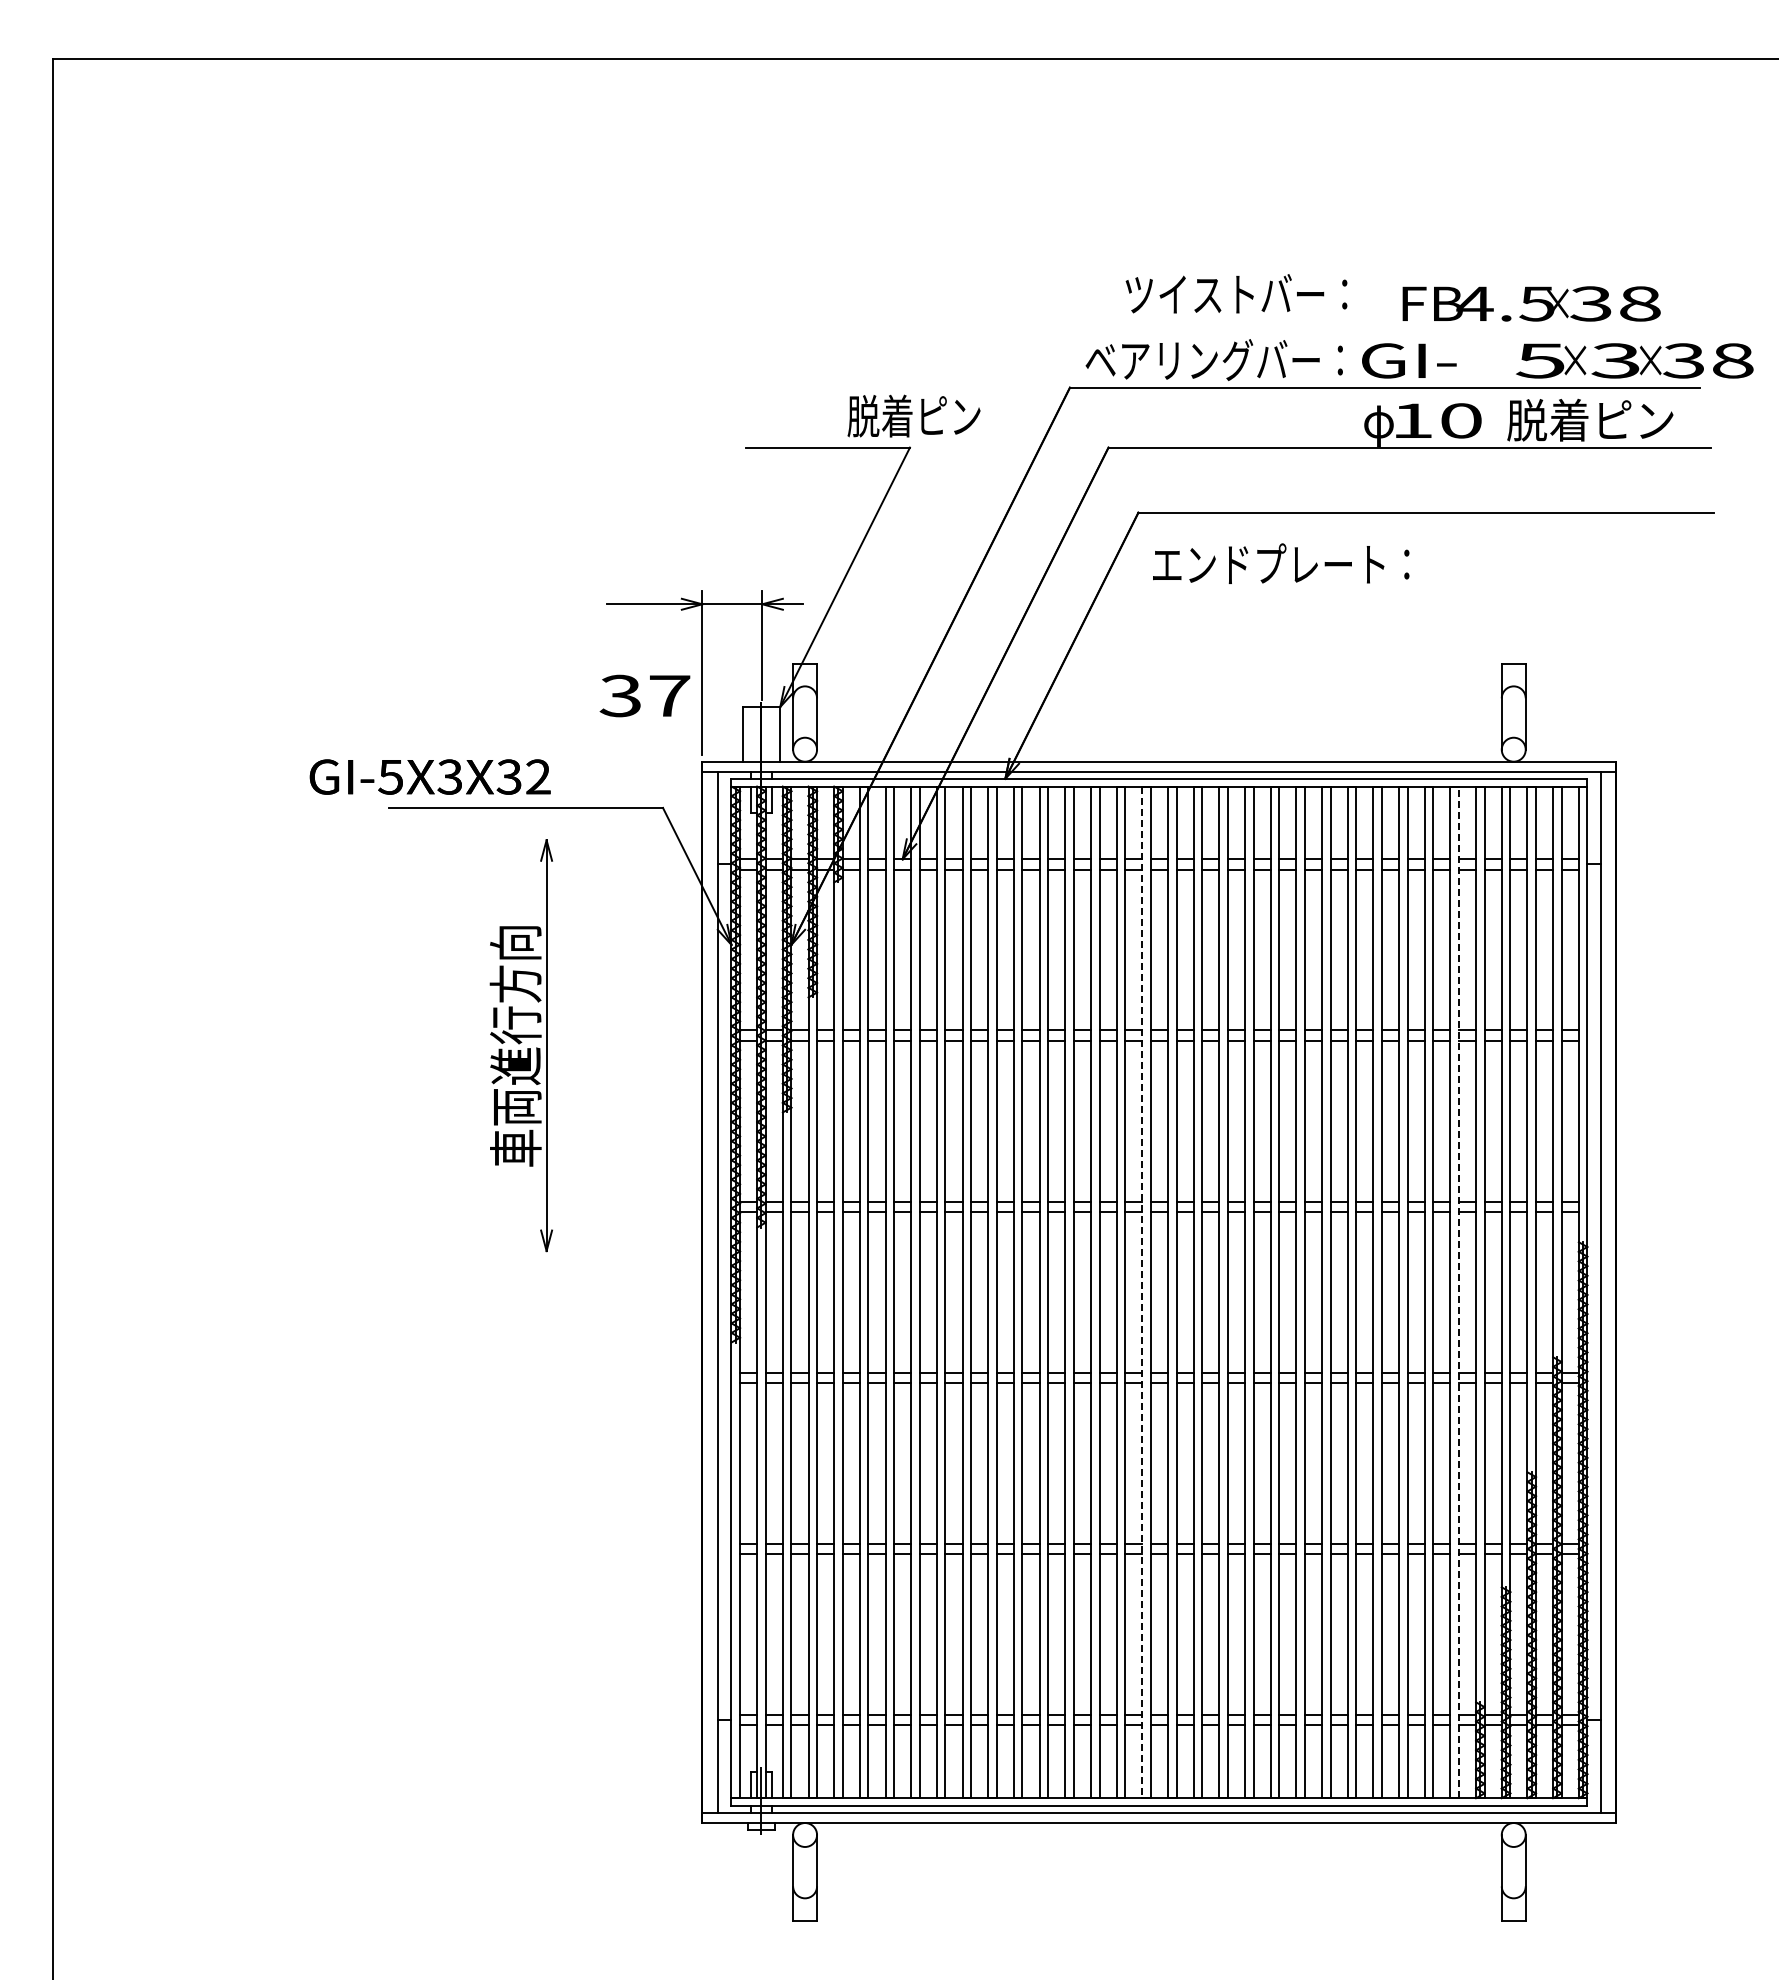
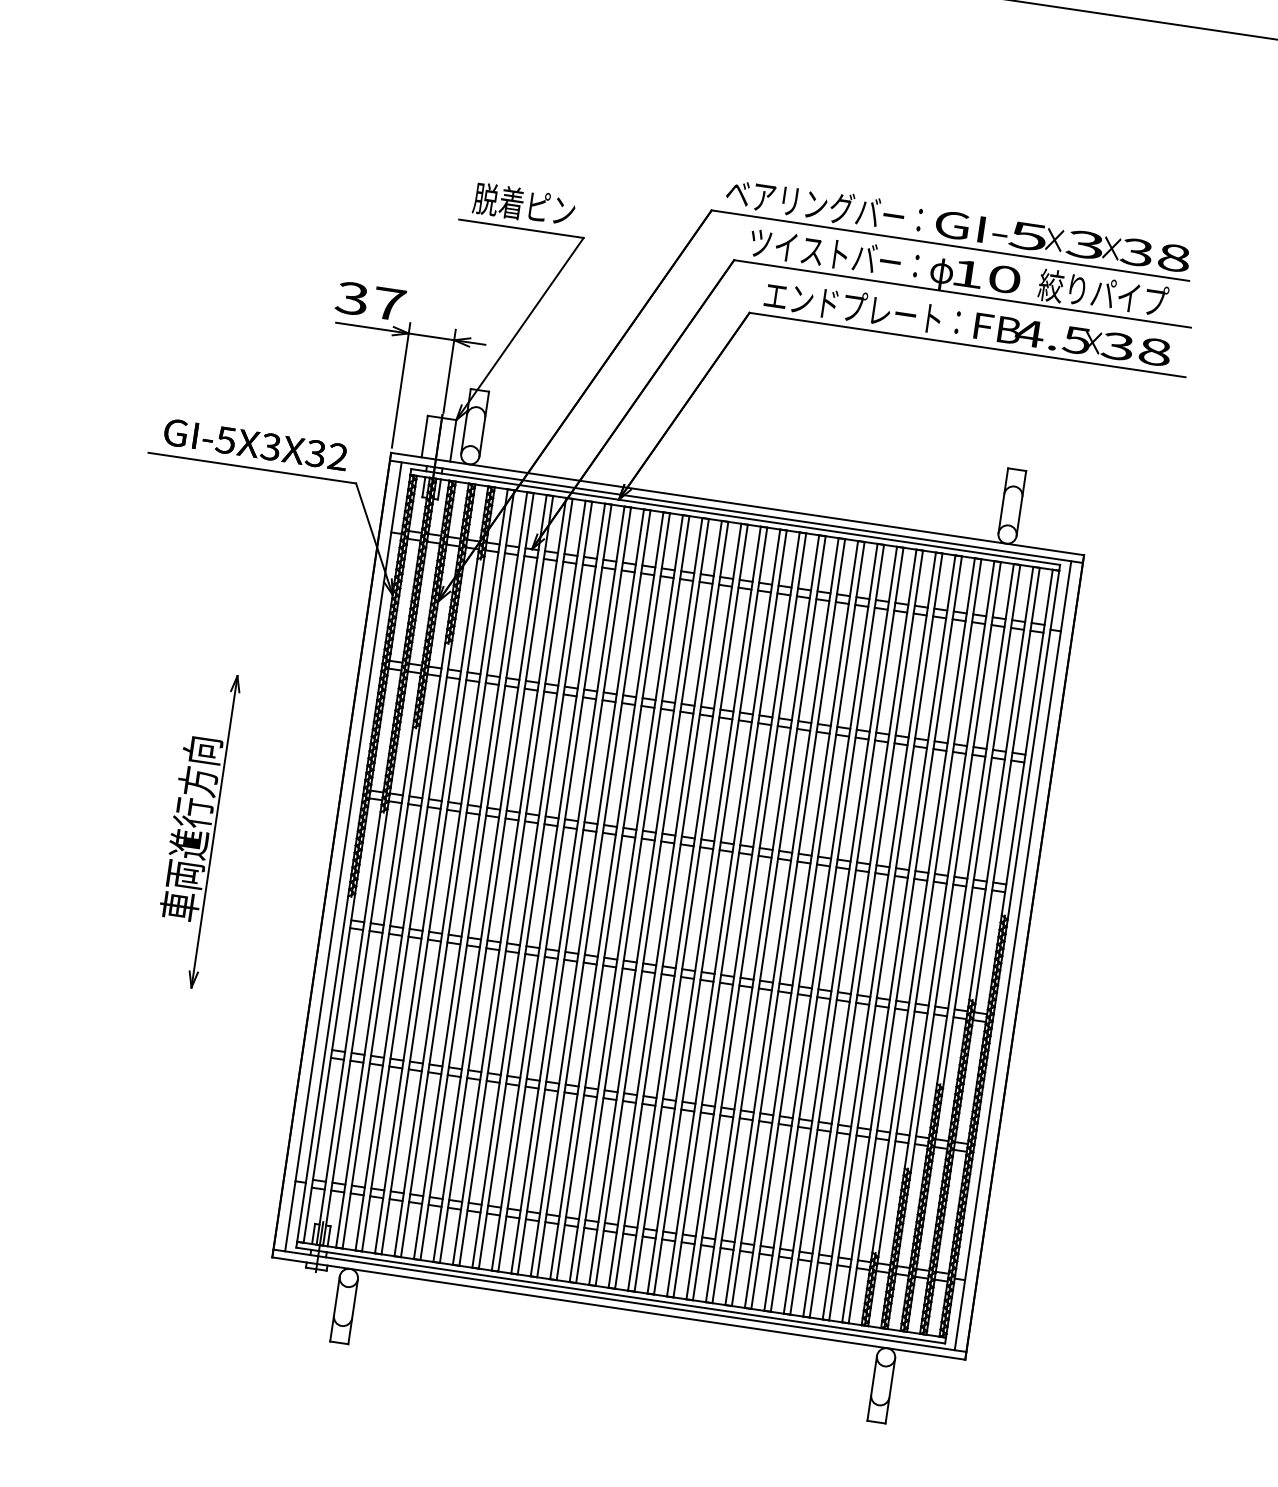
text: (1236, 293) -> (834, 253), moved
text: (1531, 303) -> (1072, 339), moved
text: (1634, 360) -> (1099, 246), moved
text: (913, 415) -> (523, 204), moved
text: (1591, 419) -> (1103, 292), 脱着ピン -> 絞りパイプ
text: (1281, 563) -> (862, 307), moved
text: (644, 695) -> (370, 300), moved
text: (429, 776) -> (255, 444), moved
part: (520, 1045) -> (194, 828), moved
line: (1142, 1292) -> (665, 904), dashed -> solid
line: (1458, 1292) -> (904, 939), dashed -> solid

